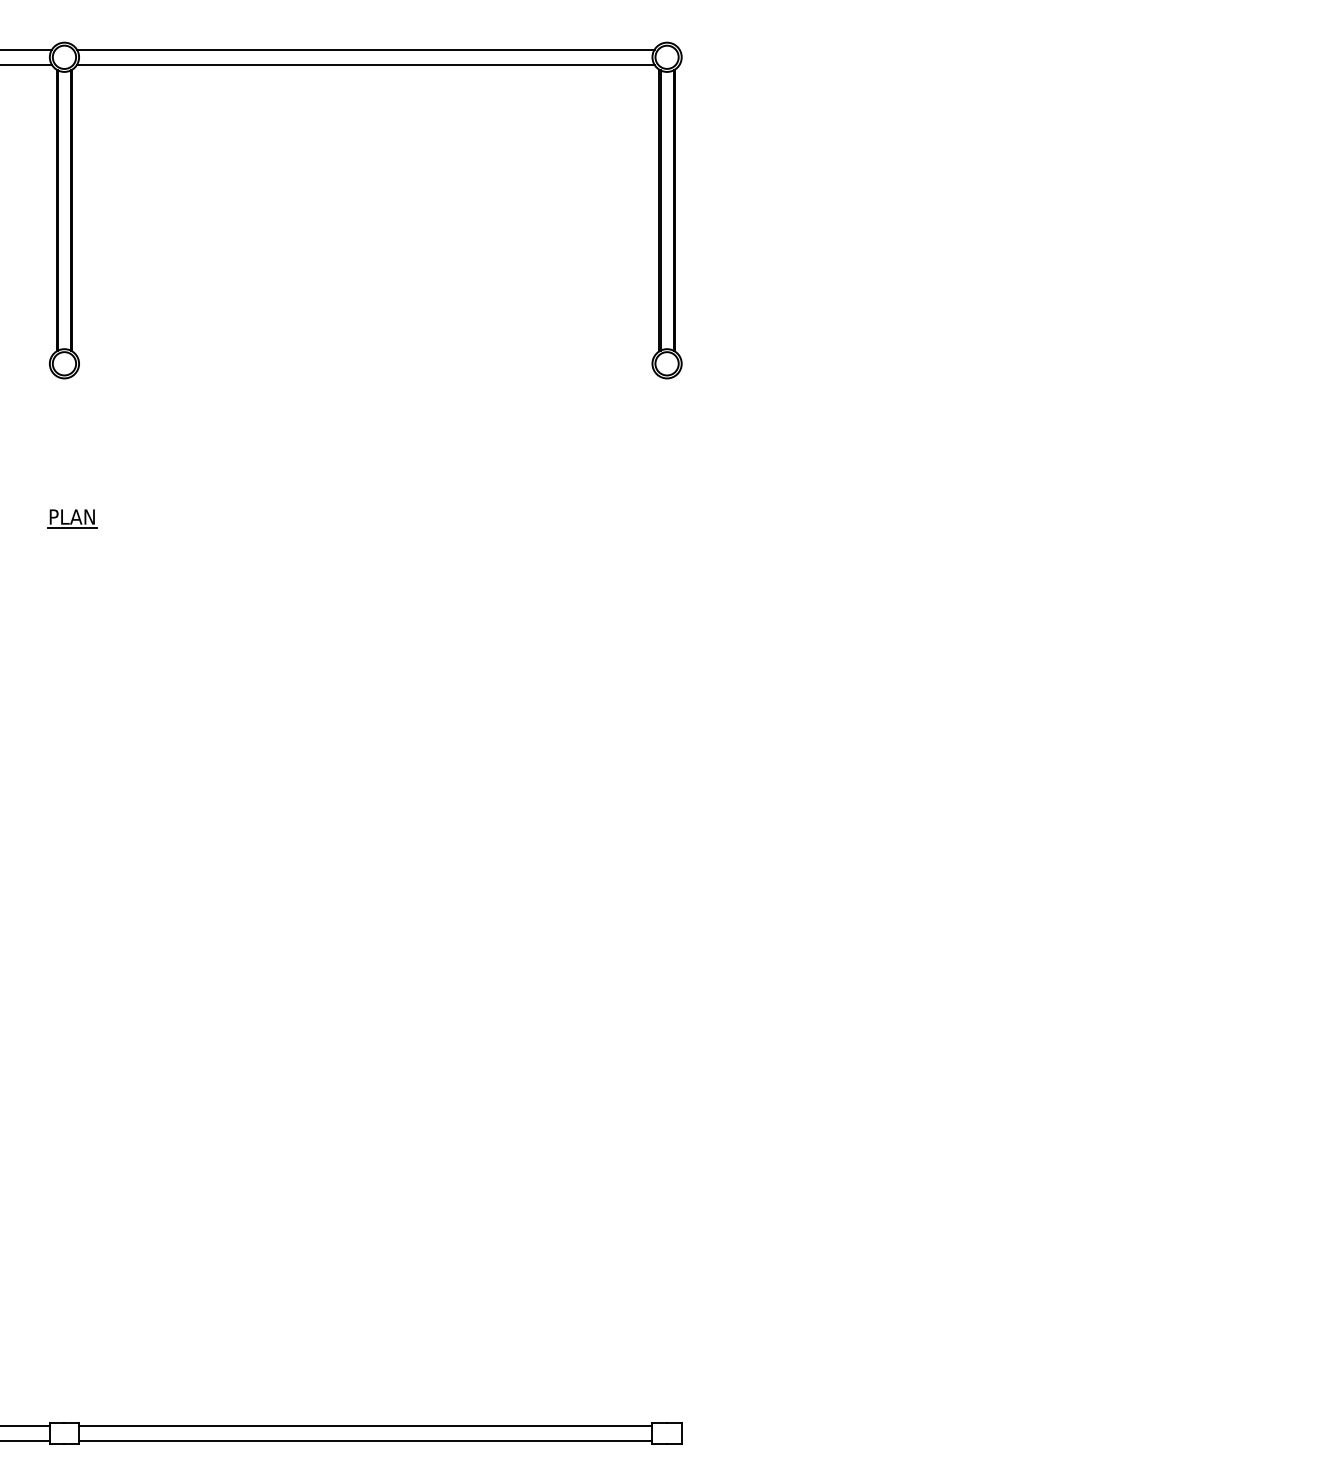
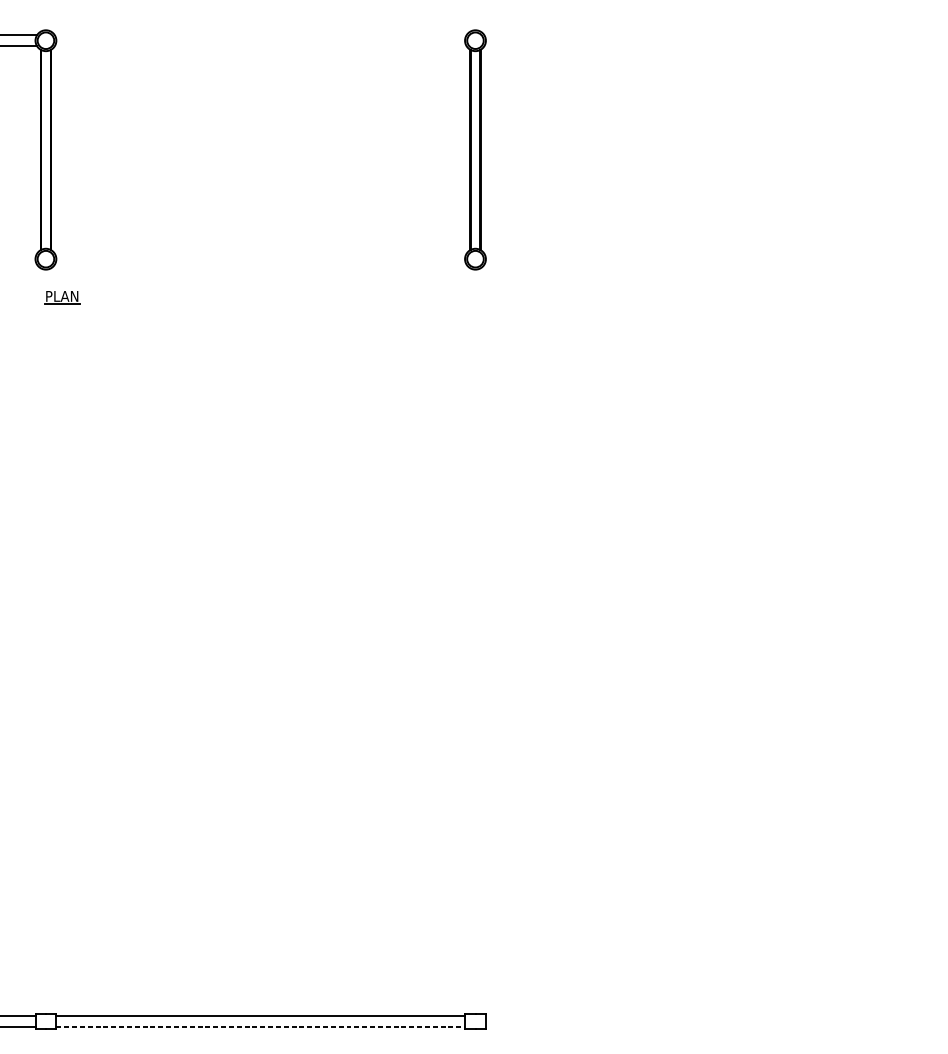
line: (365, 49) -> (260, 35), removed
line: (365, 65) -> (260, 46), removed
part: (72, 518) -> (62, 297), moved
line: (365, 1441) -> (260, 1027), solid -> dashed

